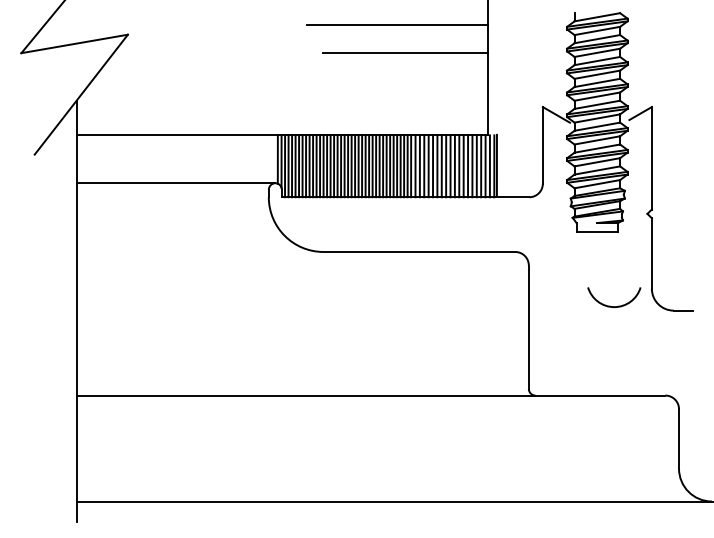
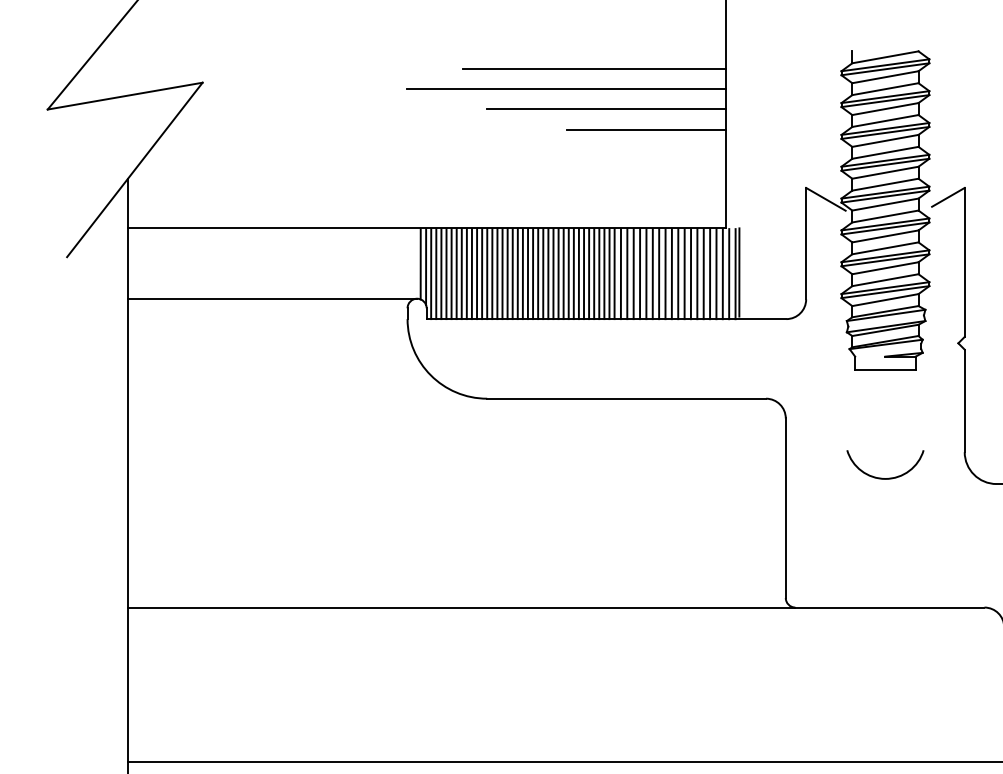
line: (377, 39) -> (565, 89), added
line: (432, 67) -> (645, 130), added
arc: (610, 305) -> (879, 476), moved

